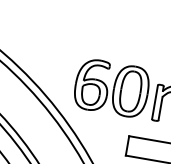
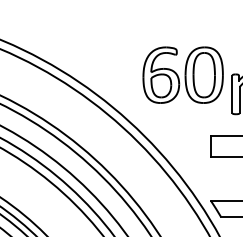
part: (111, 87) -> (182, 74), moved

